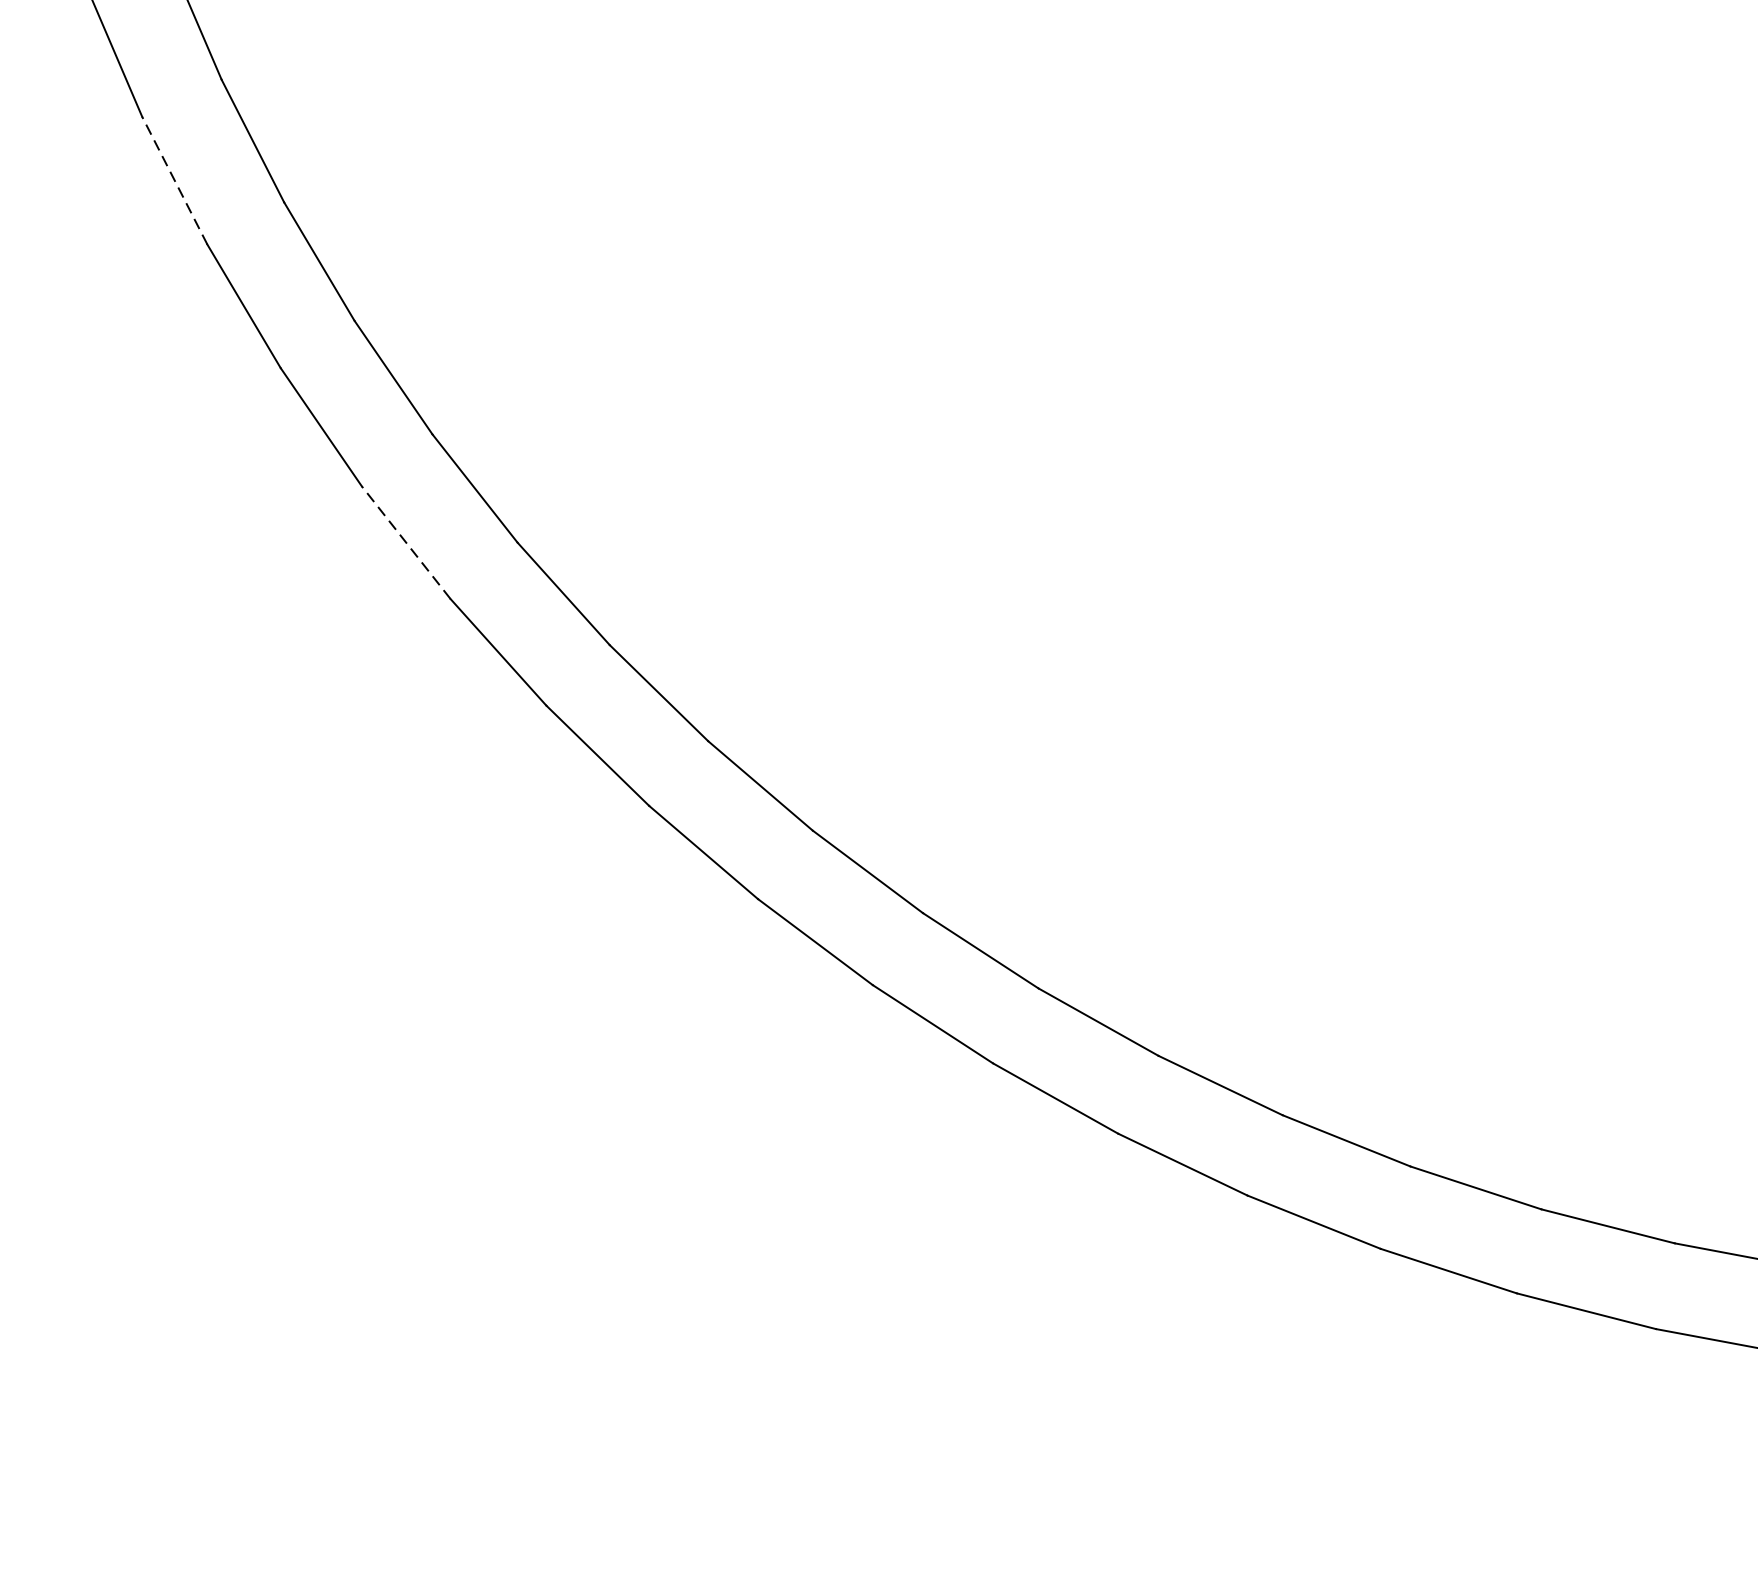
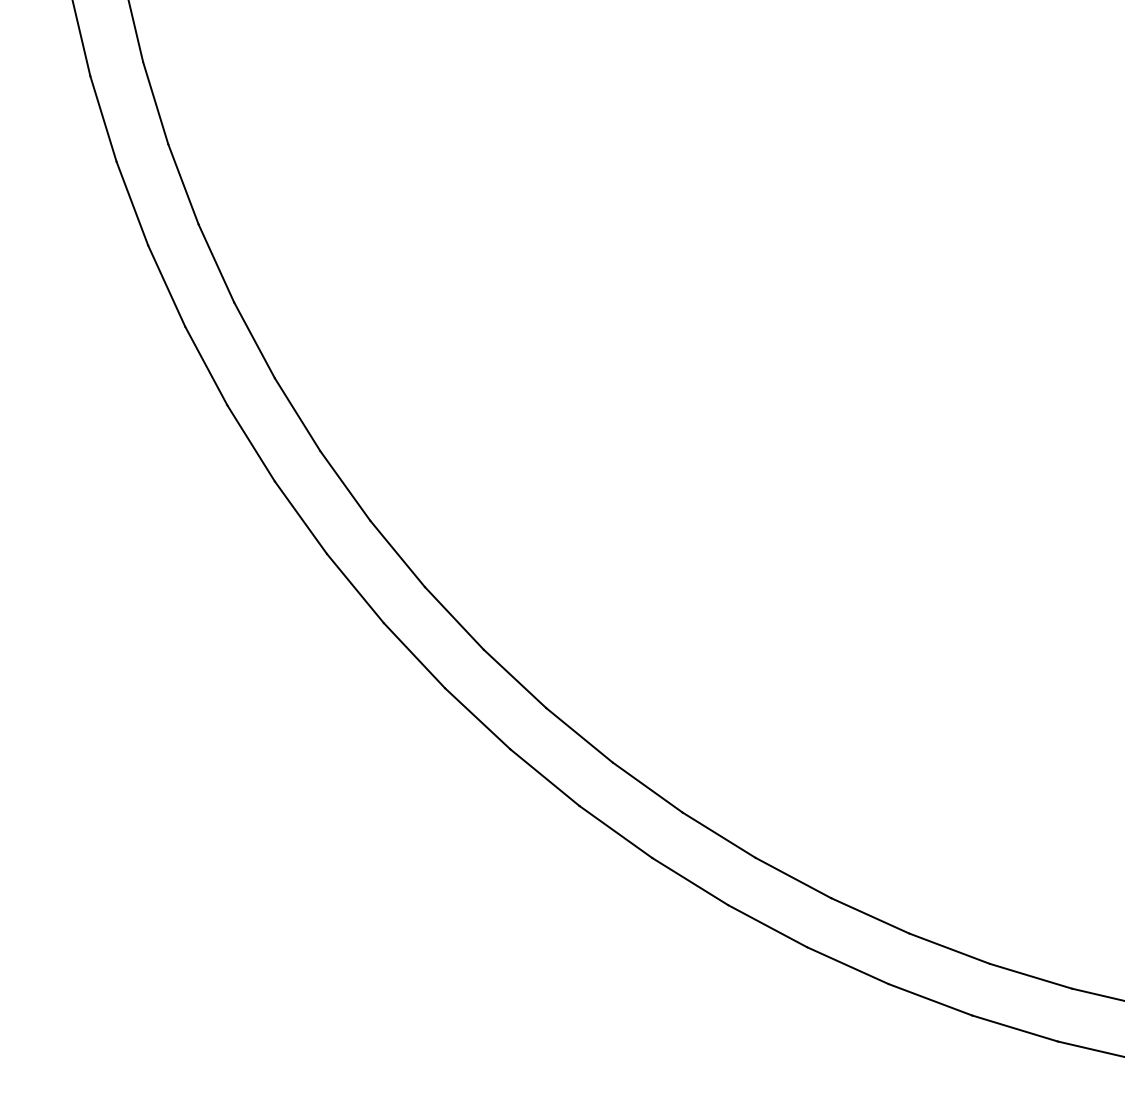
line: (174, 181) -> (166, 286), dashed -> solid
line: (405, 542) -> (300, 517), dashed -> solid

